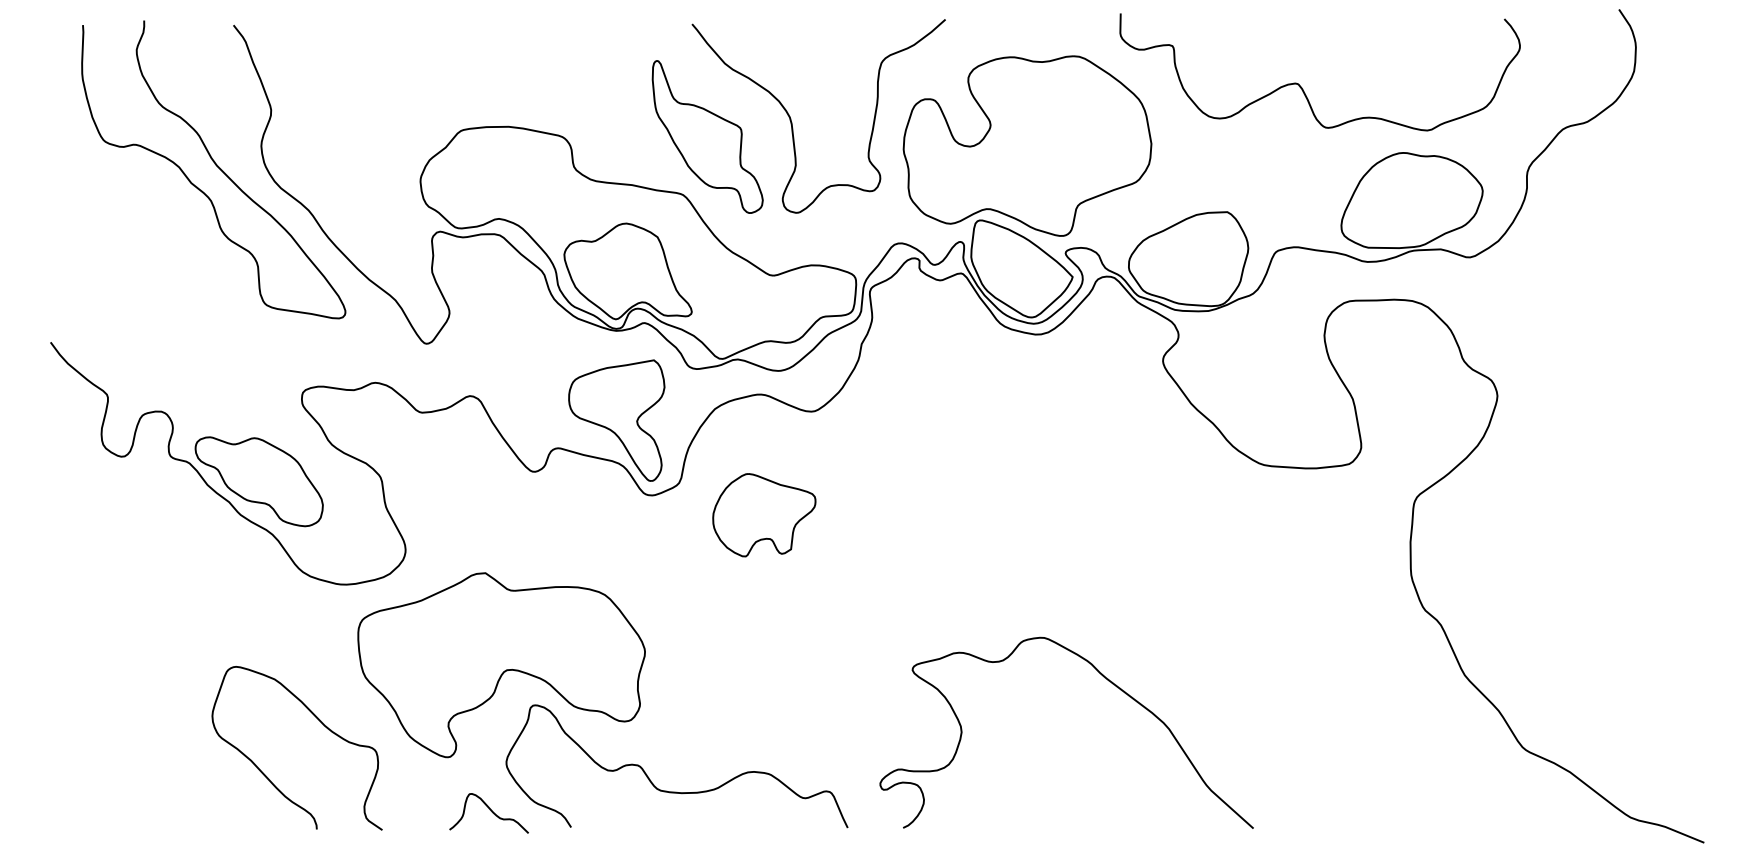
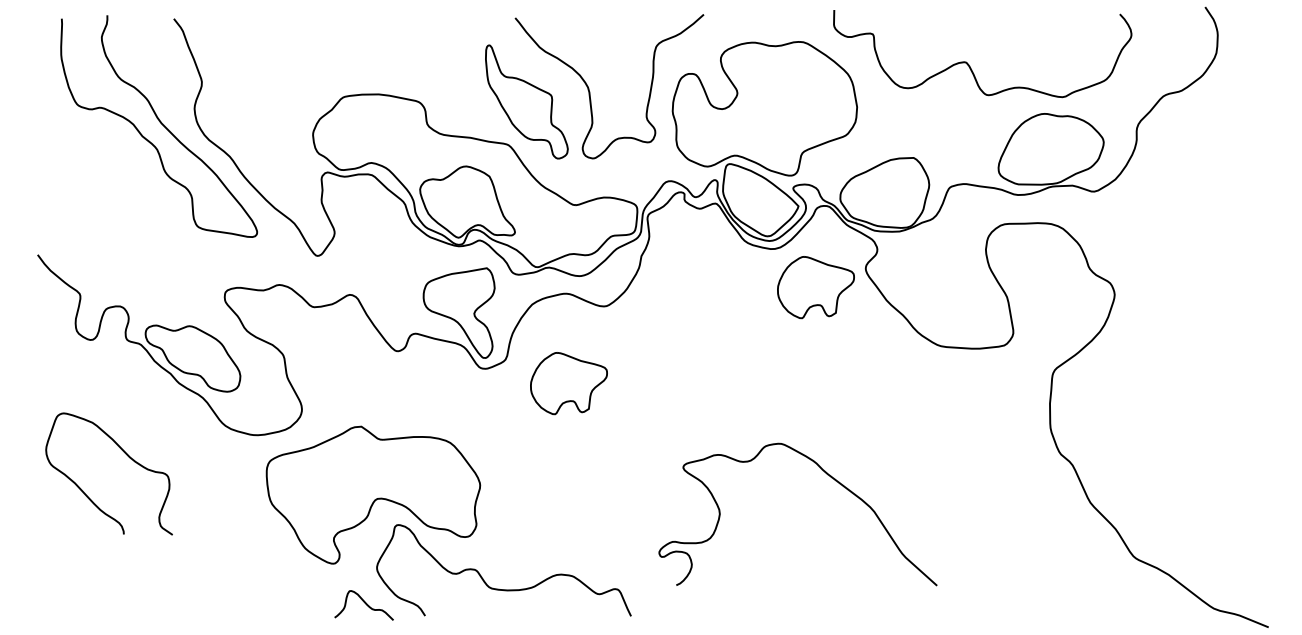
part: (1095, 386) -> (815, 287), added
curve: (1106, 680) -> (827, 475), moved
curve: (320, 723) -> (126, 455), moved

